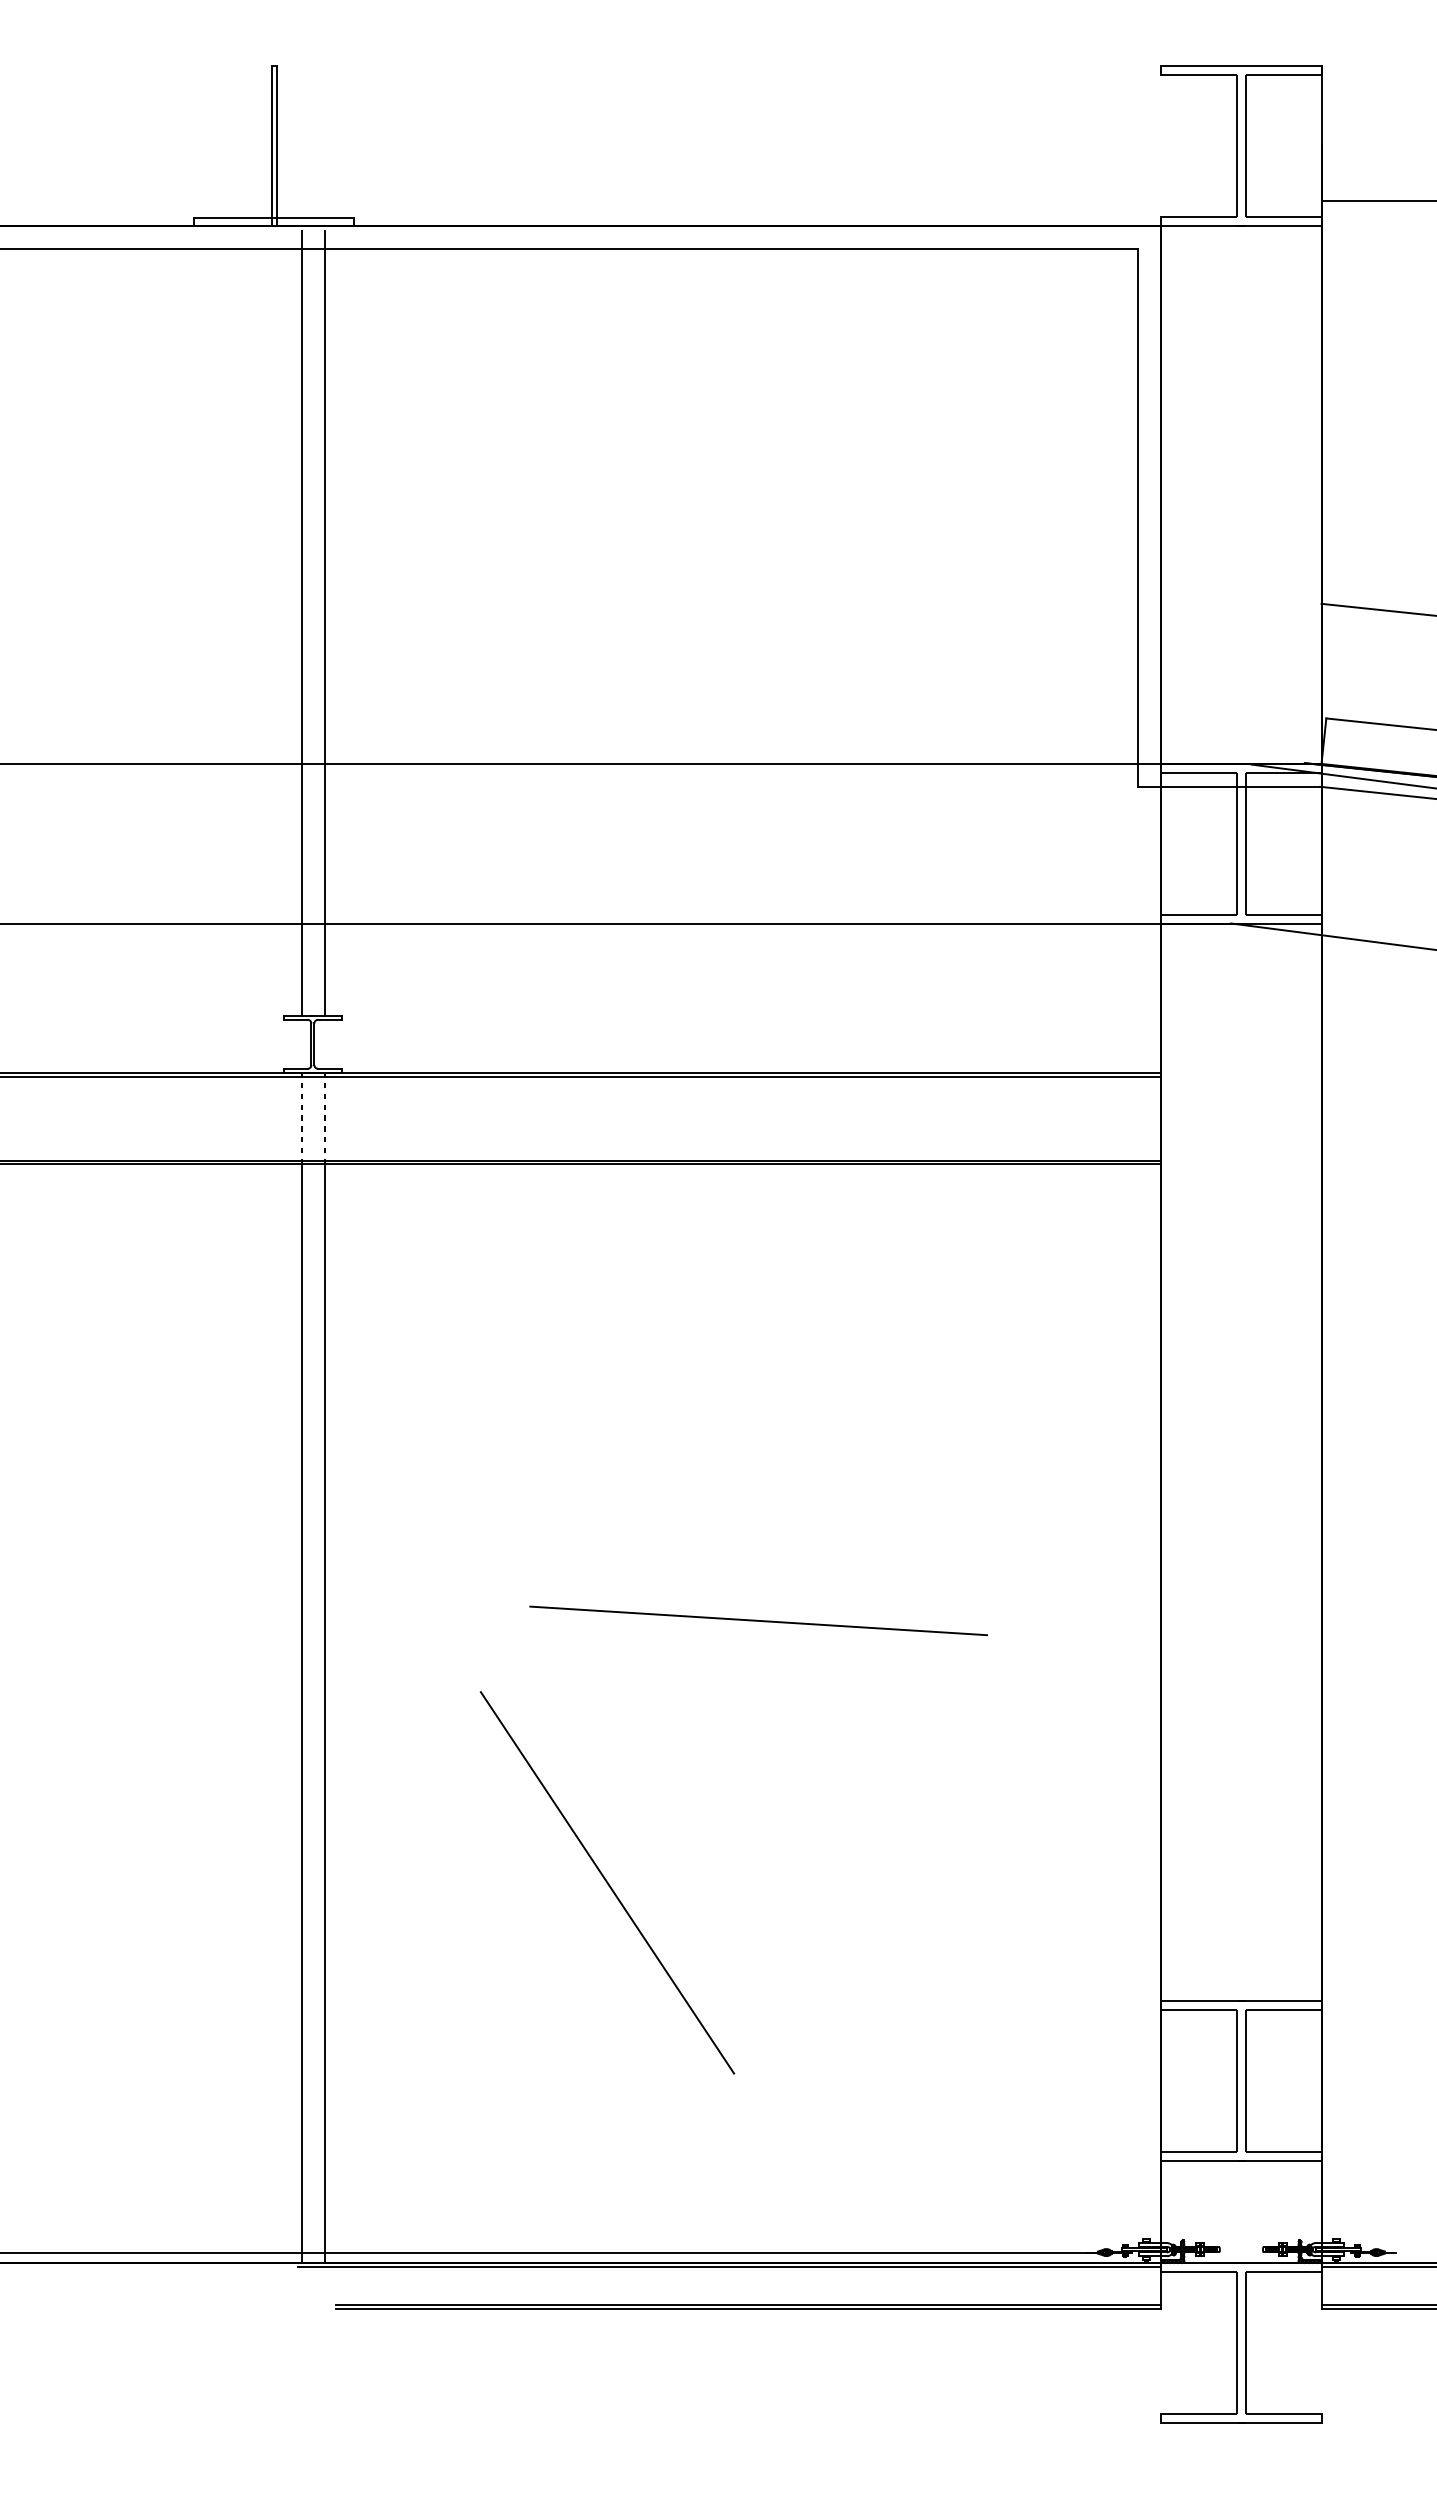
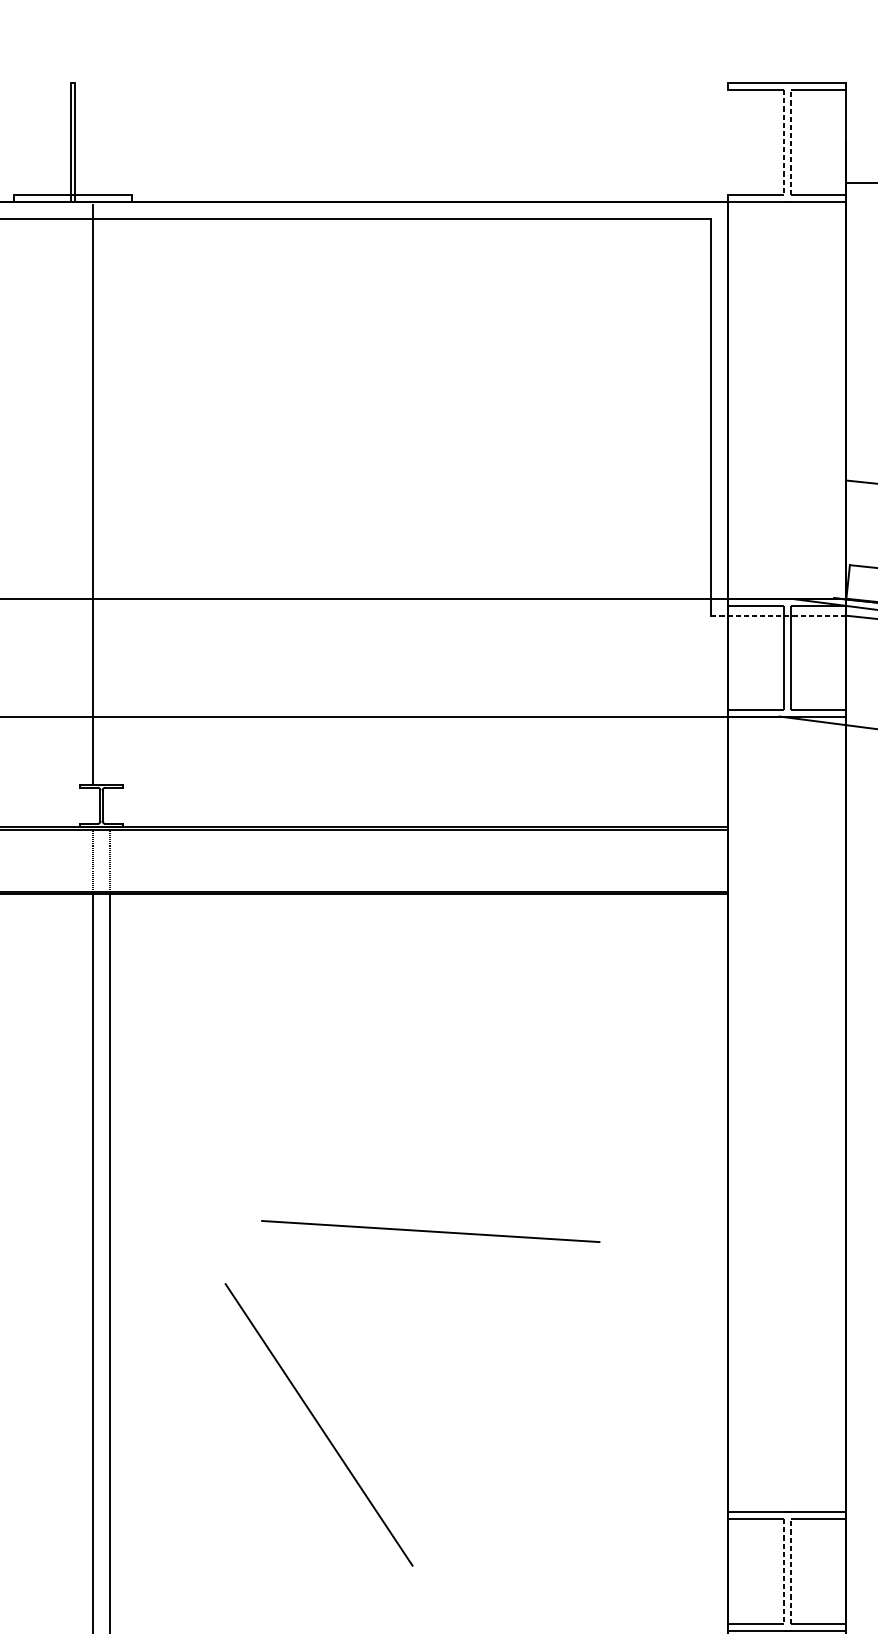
line: (1236, 146) -> (783, 142), solid -> dashed
line: (1246, 146) -> (790, 142), solid -> dashed
line: (324, 622) -> (110, 494), removed
line: (1229, 786) -> (778, 615), solid -> dashed
line: (1236, 2081) -> (783, 1571), solid -> dashed
line: (1246, 2081) -> (790, 1571), solid -> dashed

